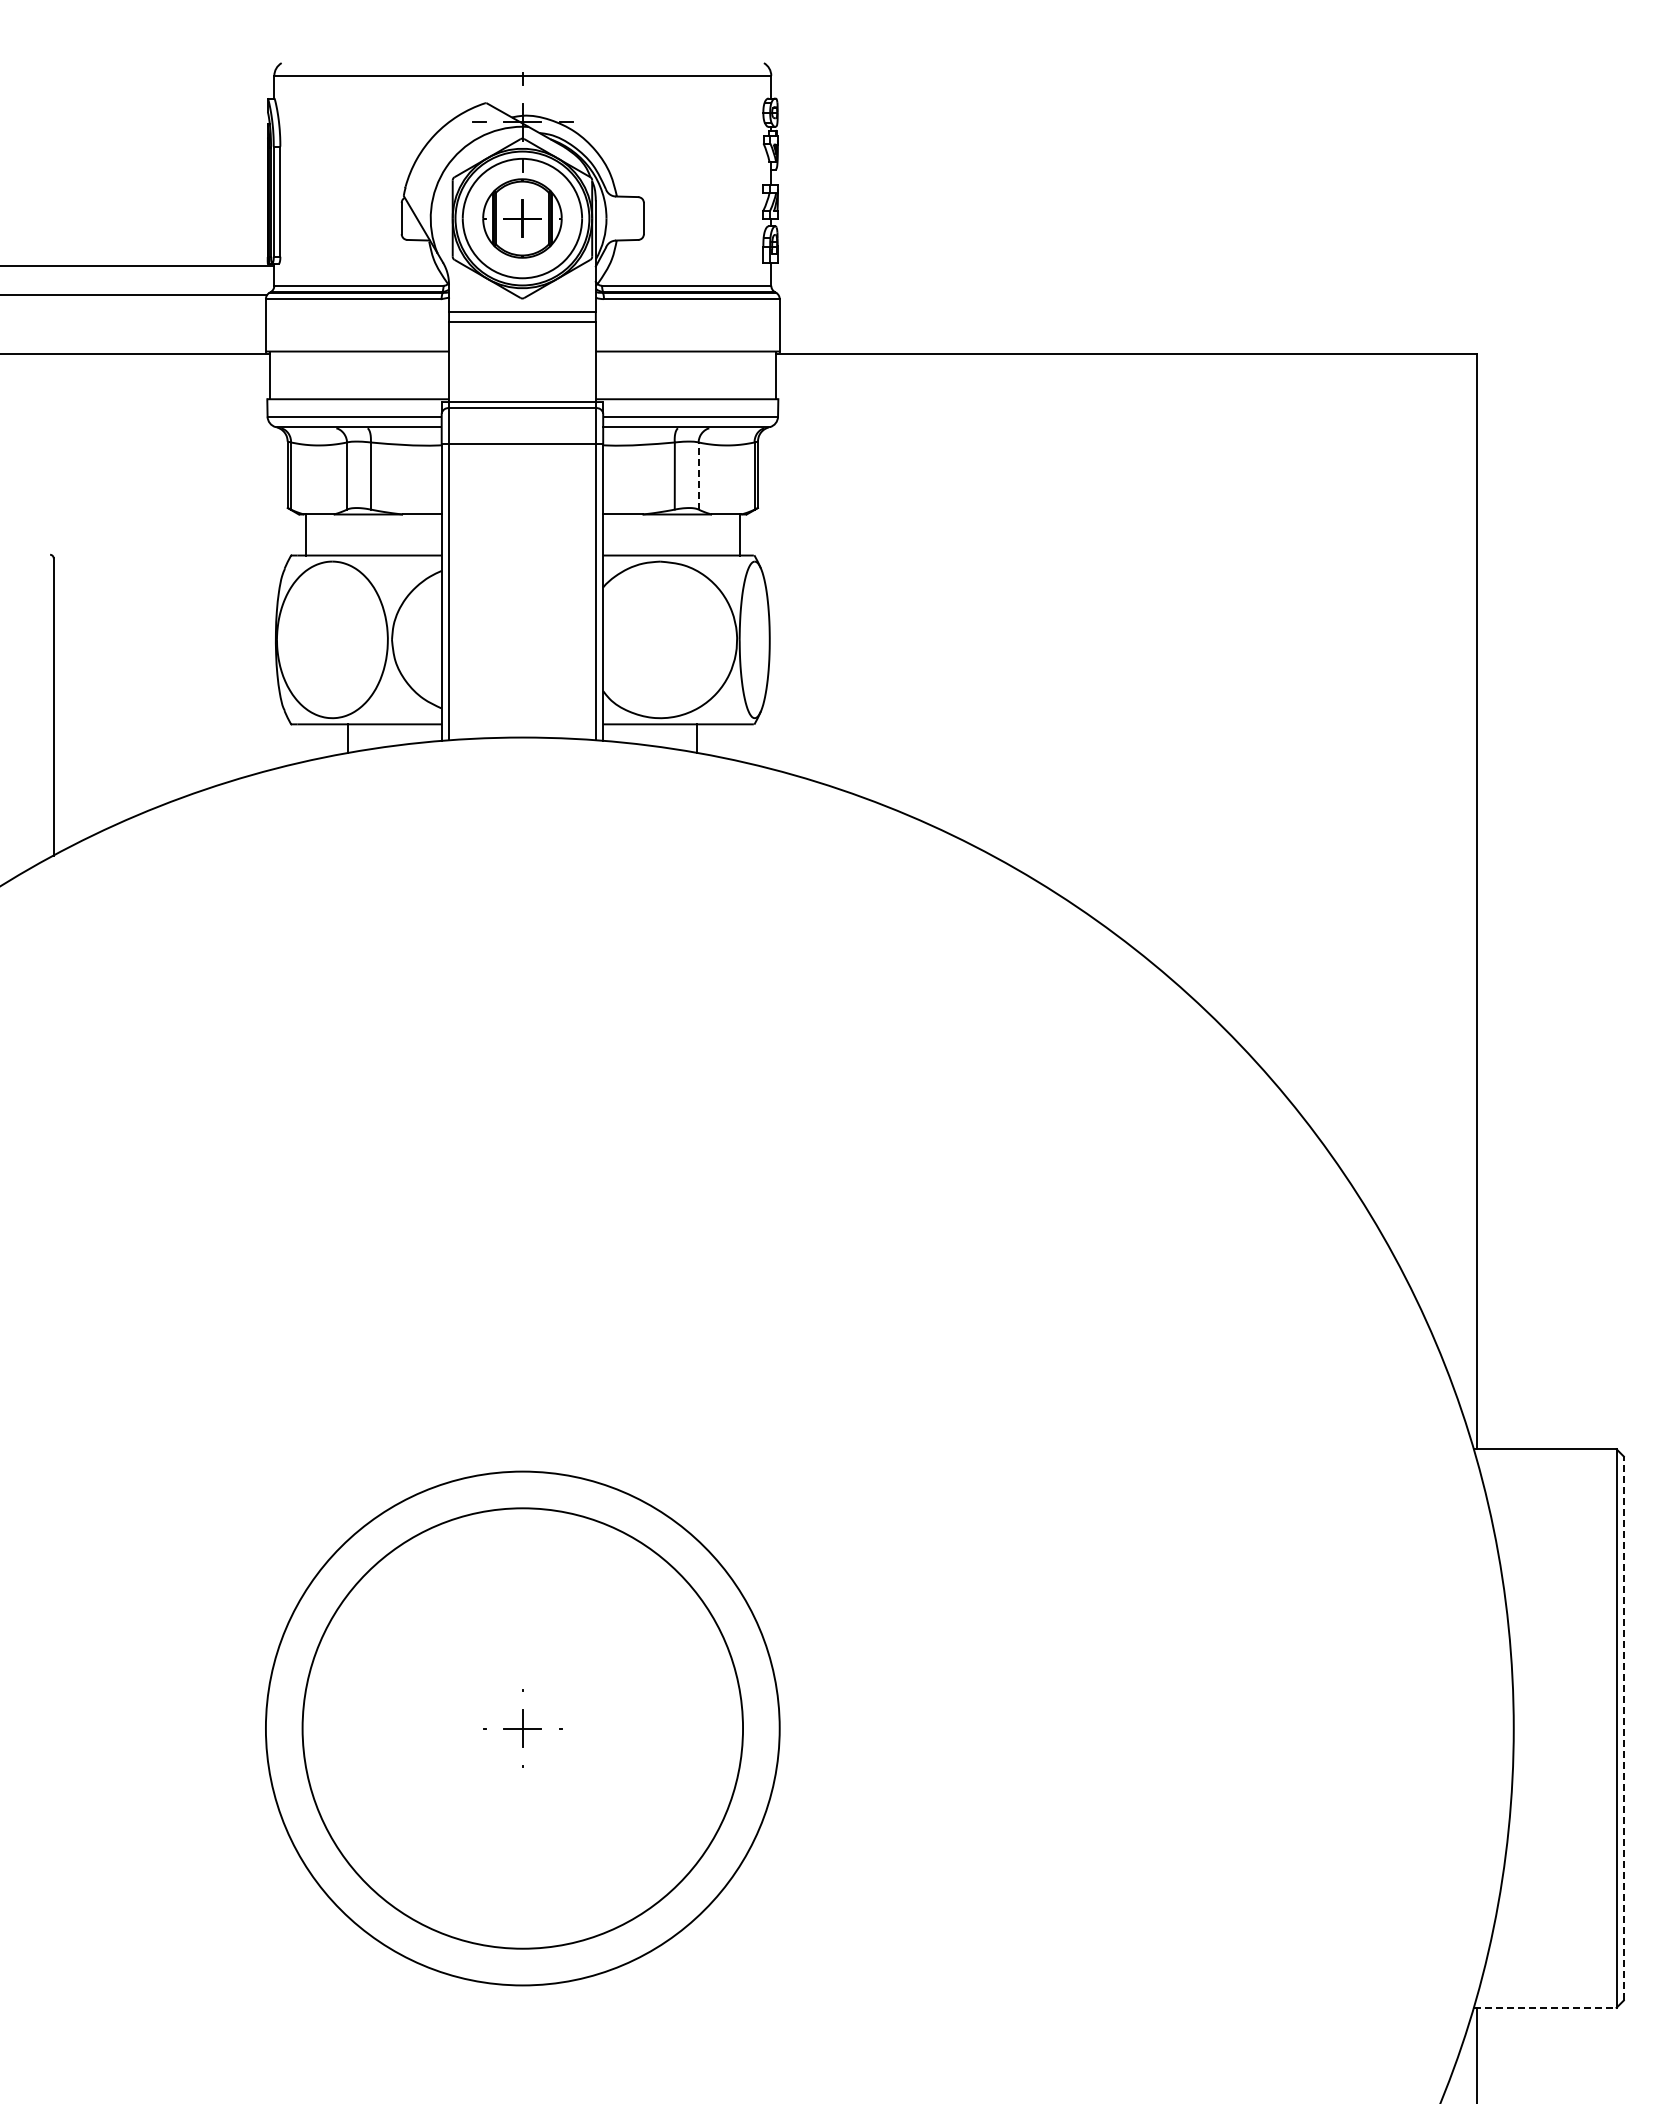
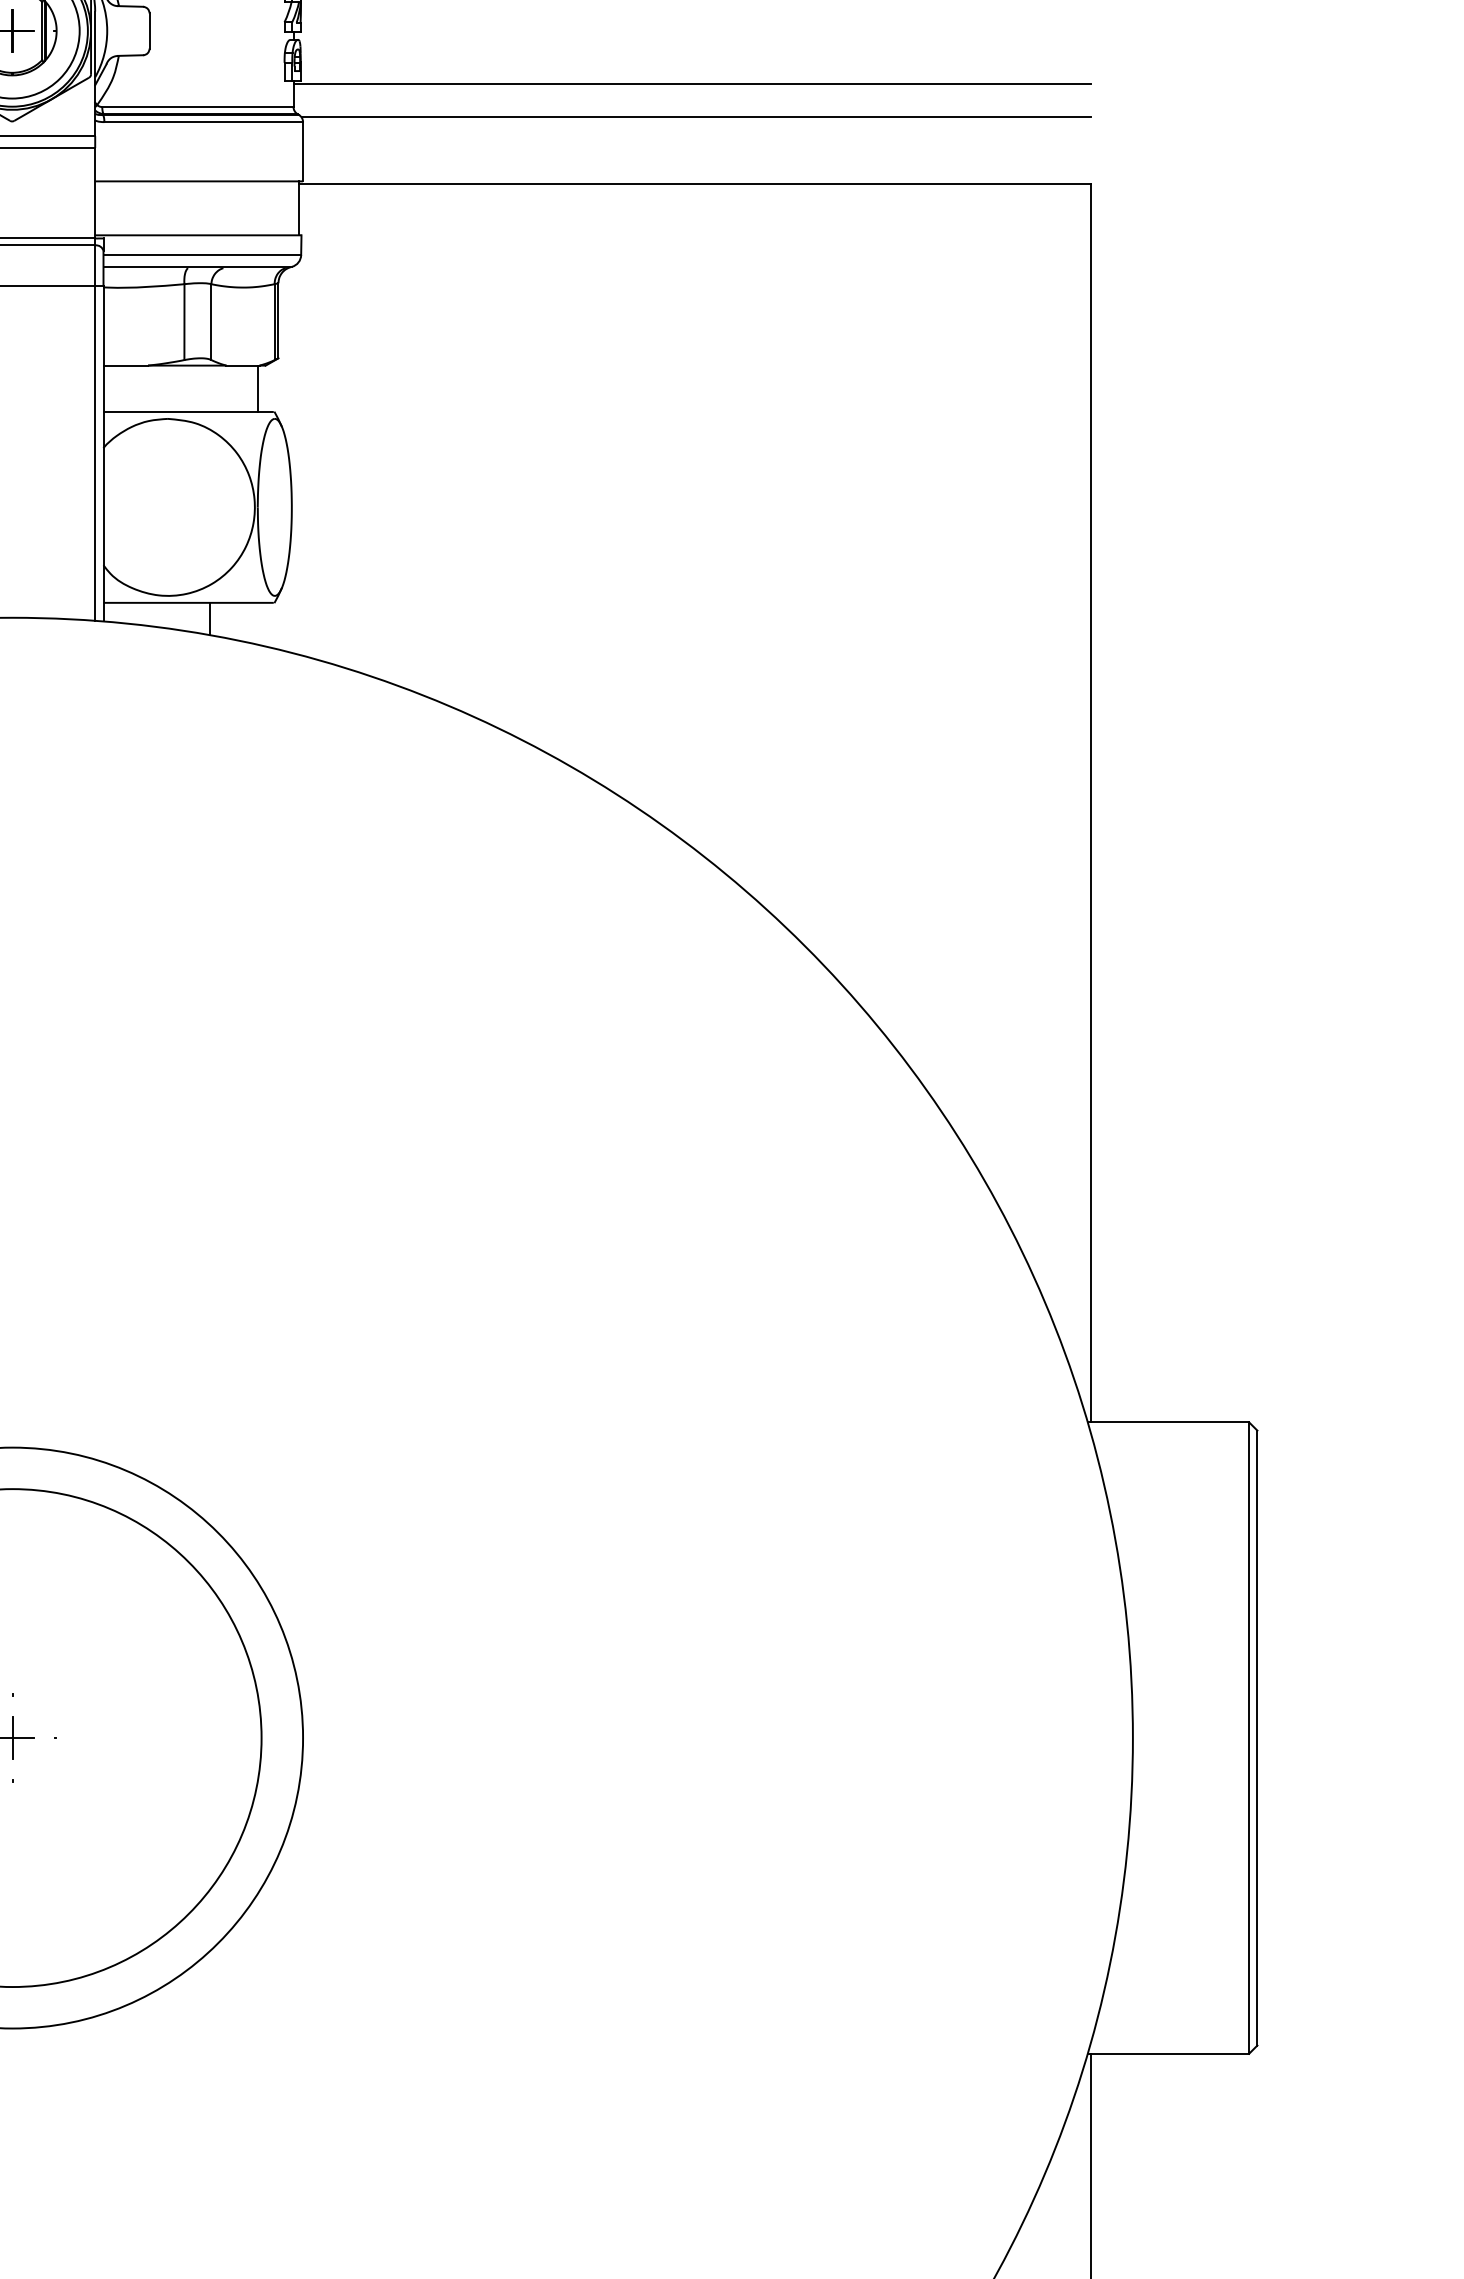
line: (1124, 265) -> (692, 84), added
line: (1127, 294) -> (696, 116), added
line: (698, 476) -> (211, 322), dashed -> solid
line: (1623, 1728) -> (1256, 1738), dashed -> solid
line: (1545, 2007) -> (1168, 2053), dashed -> solid

